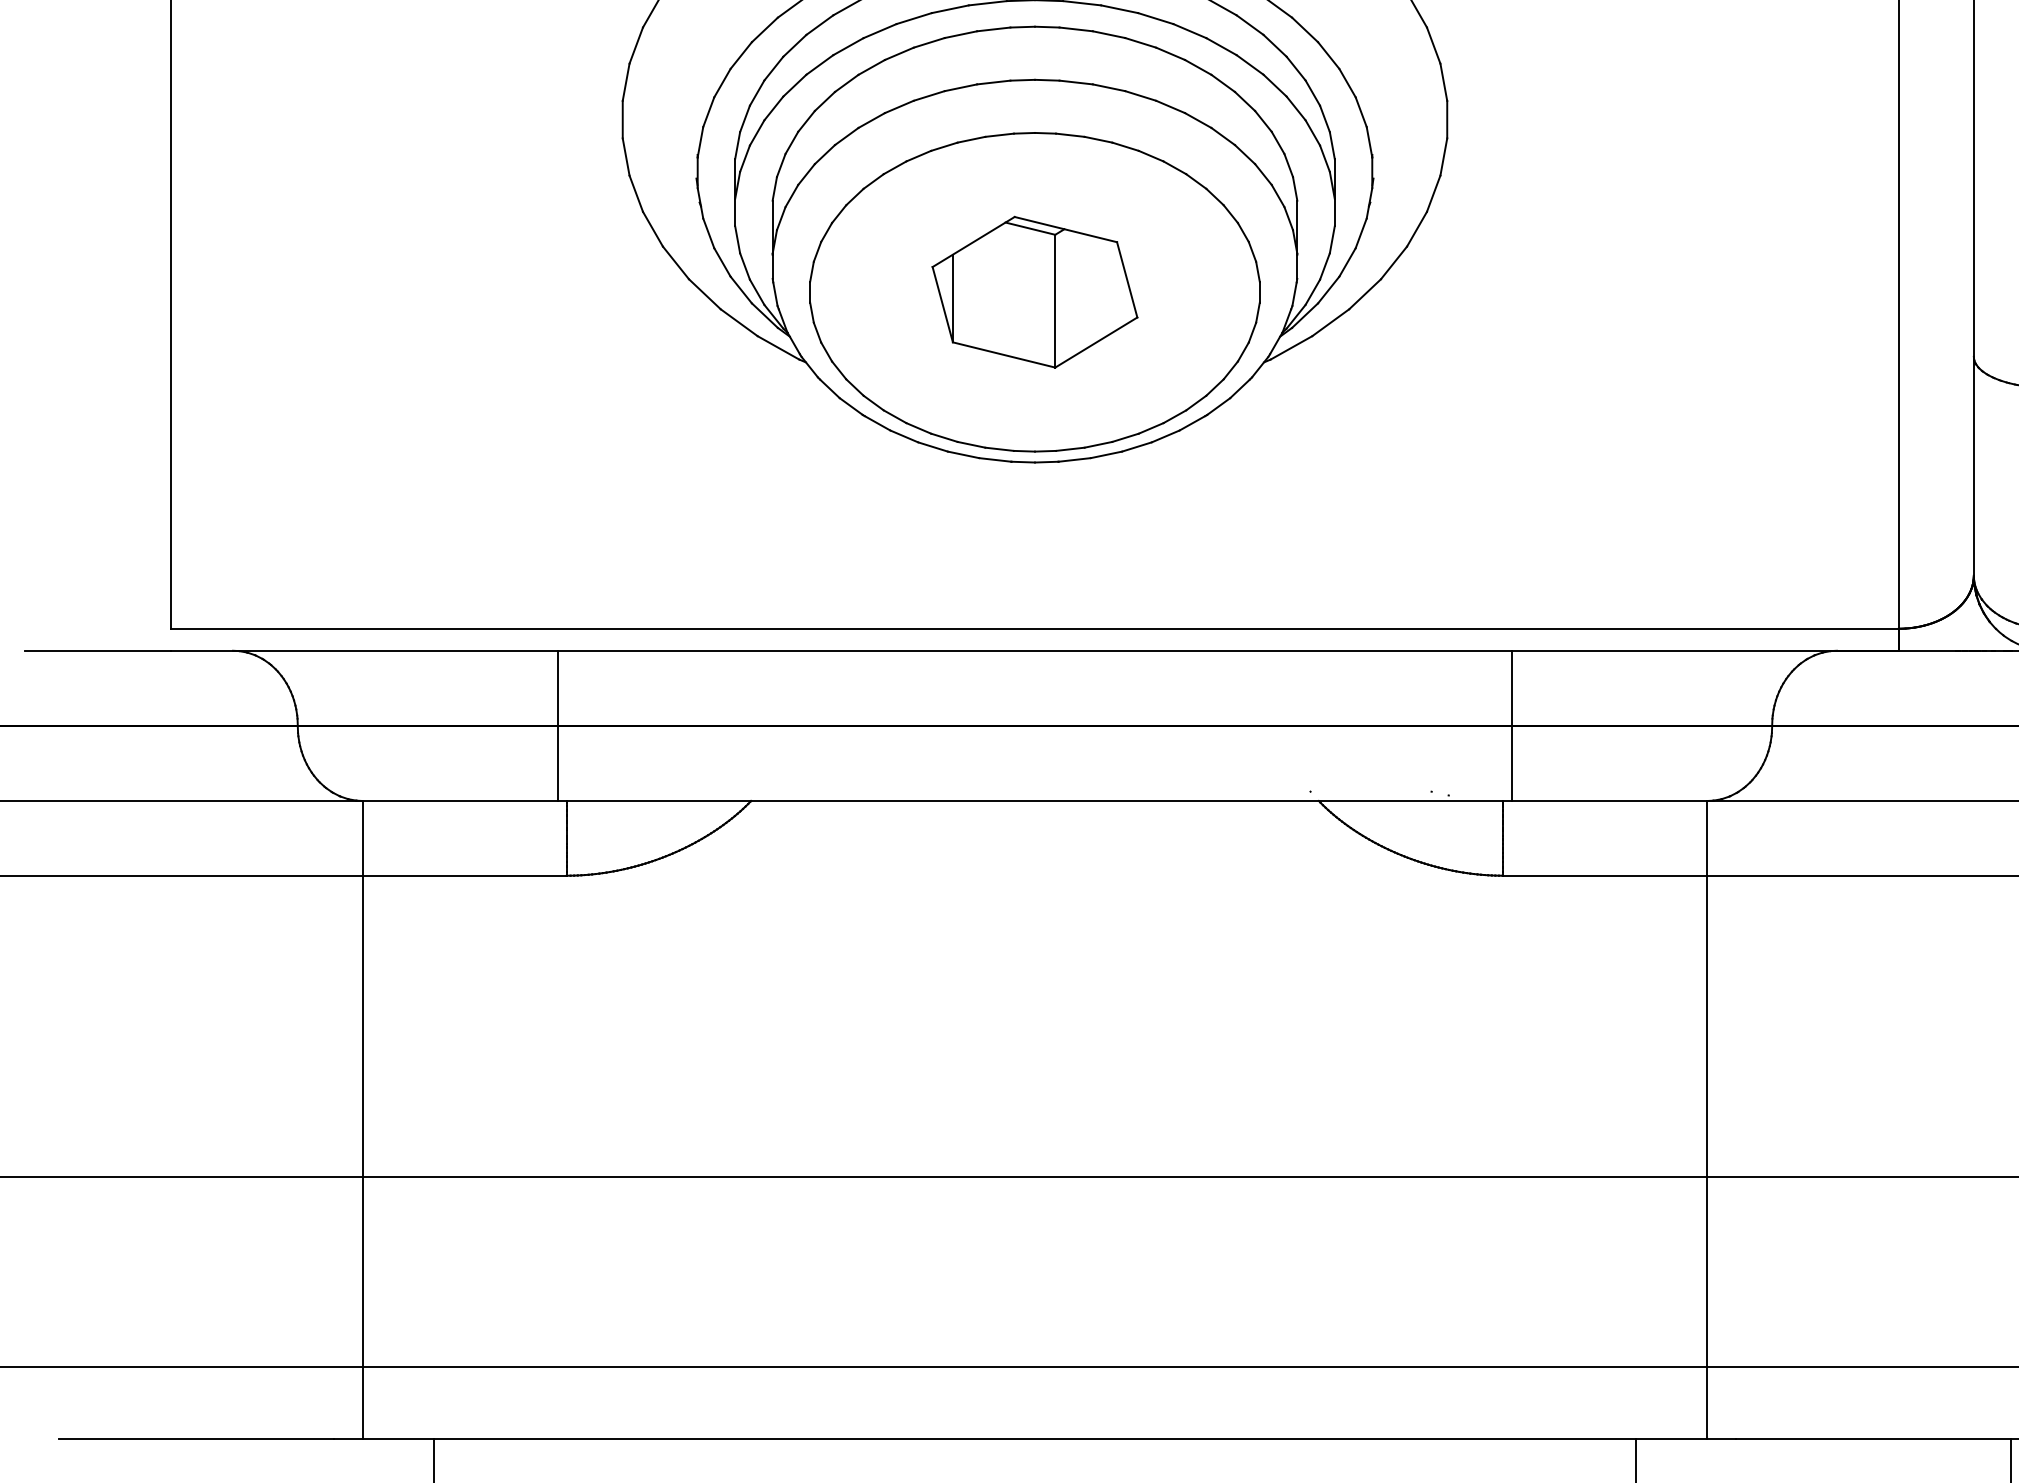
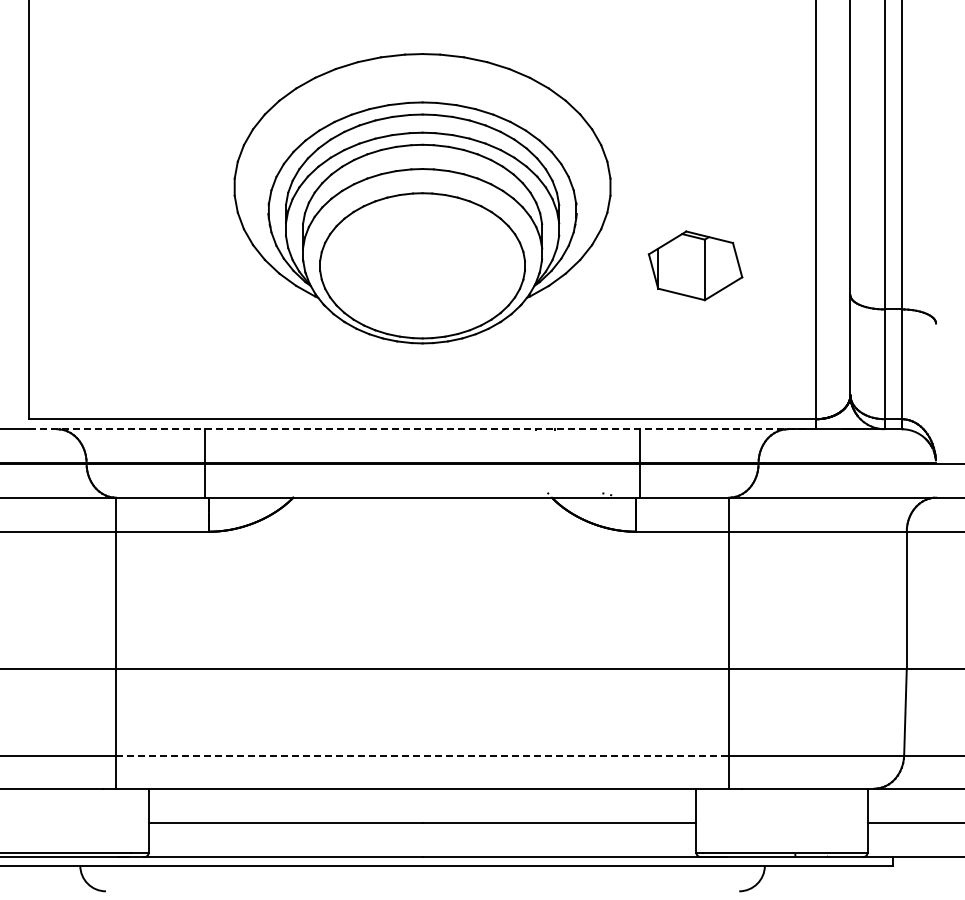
part: (1034, 291) -> (695, 265), moved
line: (1034, 651) -> (422, 429), solid -> dashed
line: (1036, 1366) -> (423, 755), solid -> dashed

